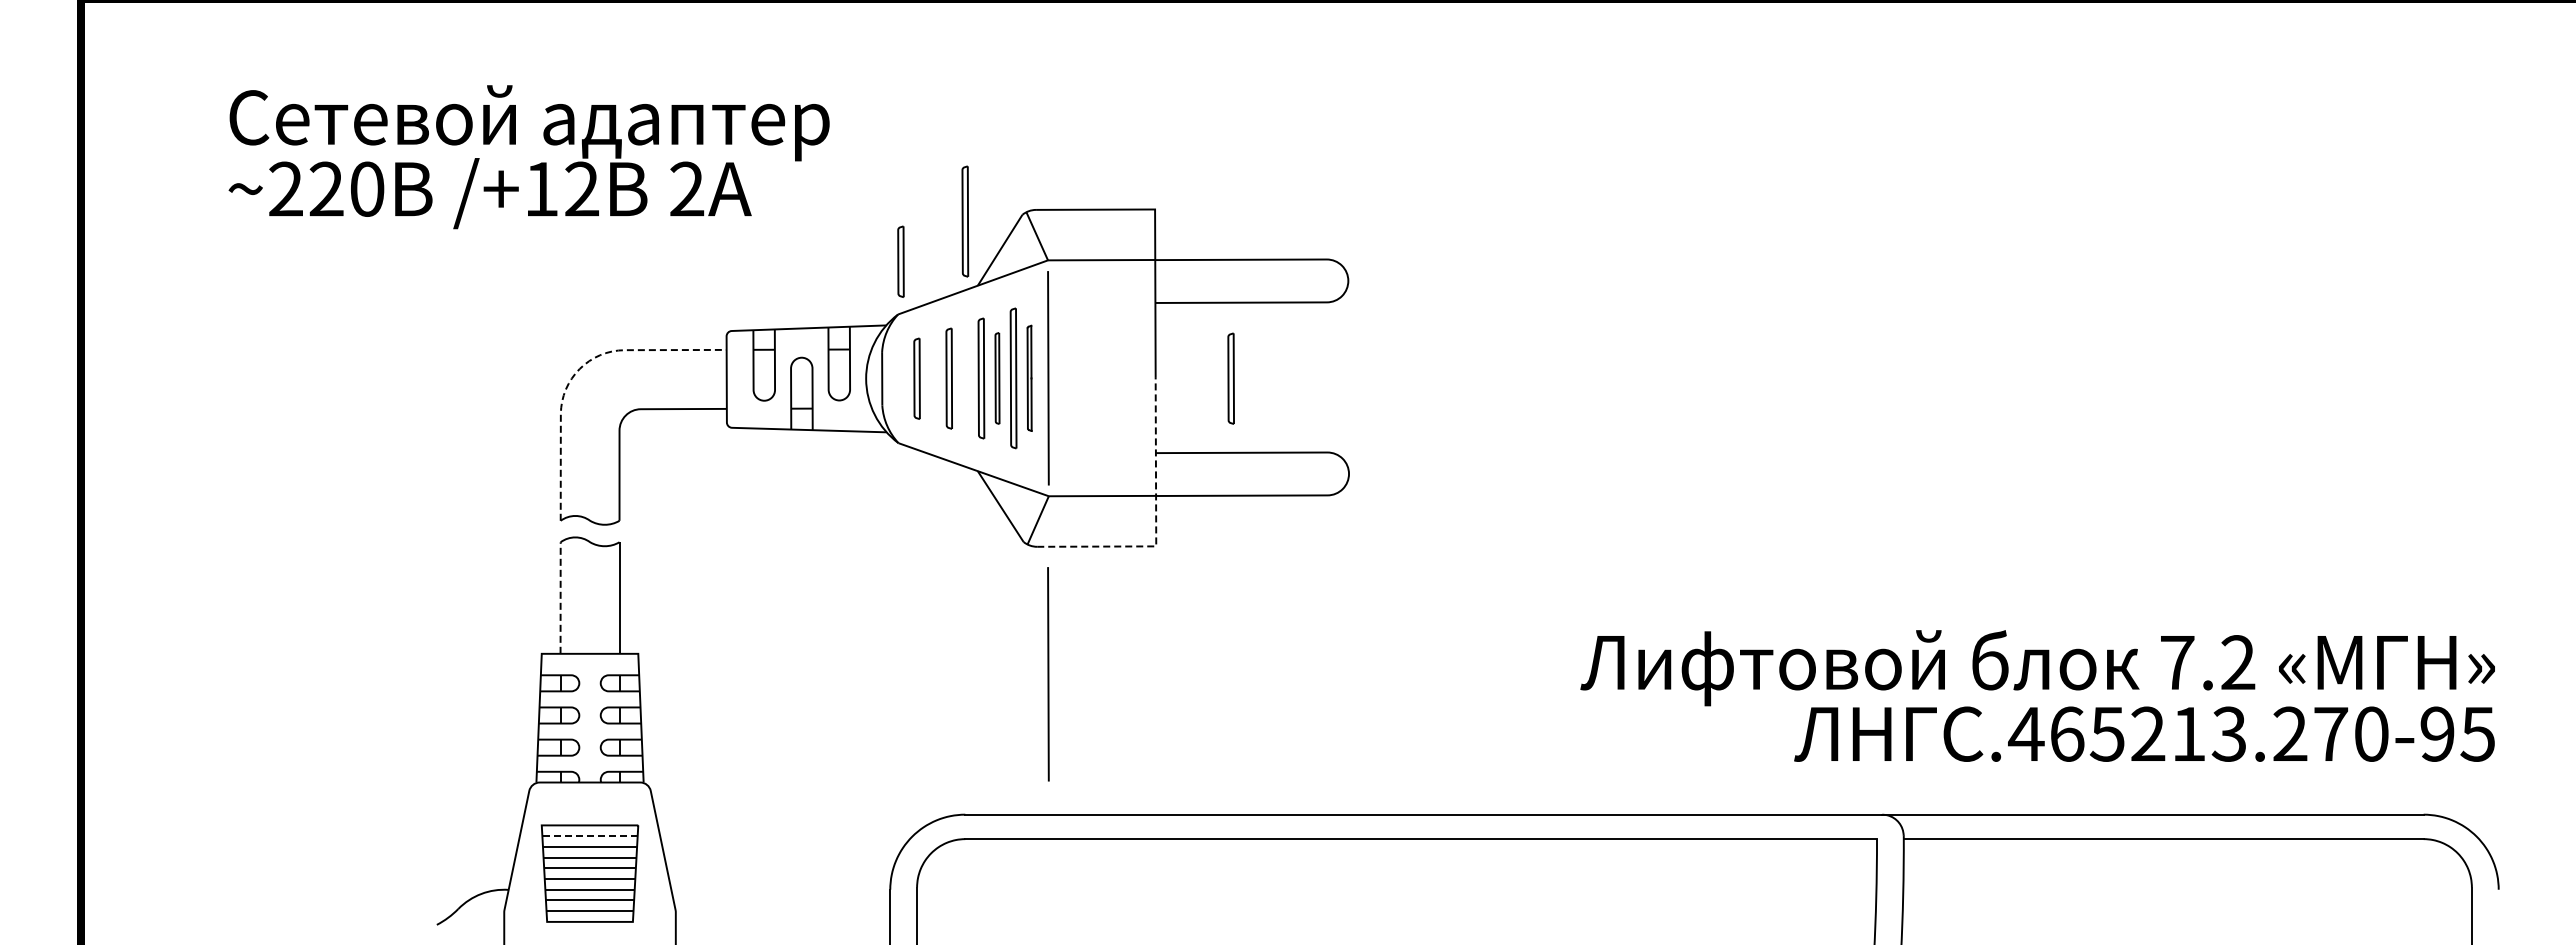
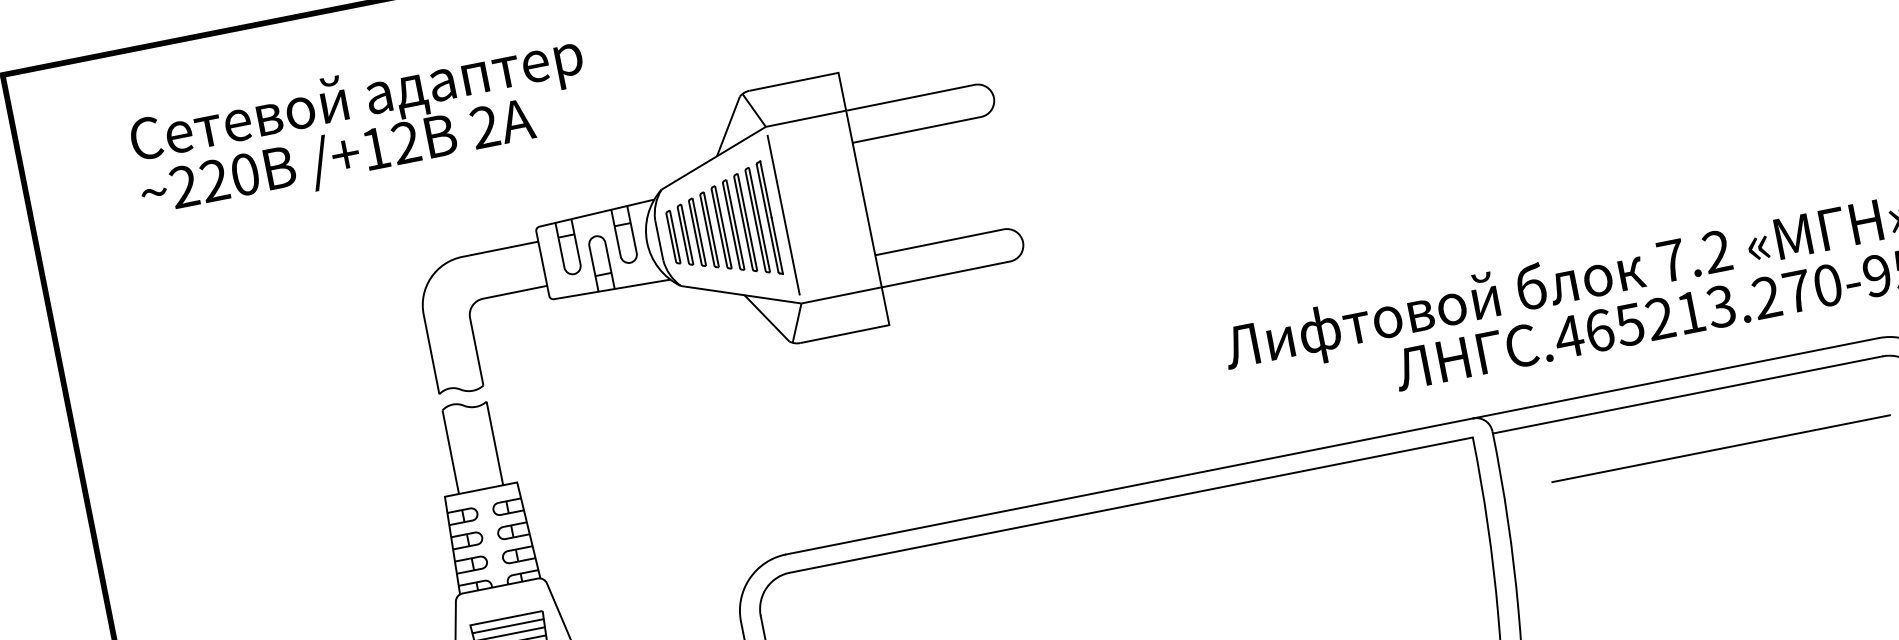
part: (965, 221) -> (721, 227), moved
part: (900, 261) -> (672, 237), moved
line: (578, 370) -> (430, 279), dashed -> solid
part: (997, 378) -> (745, 222), size x1.43
part: (1029, 378) -> (769, 218), size x1.43
part: (1230, 378) -> (696, 232), moved
line: (1156, 522) -> (886, 307), dashed -> solid
line: (560, 598) -> (450, 452), dashed -> solid
line: (1048, 674) -> (827, 437), removed
line: (590, 836) -> (508, 626), dashed -> solid
line: (2192, 916) -> (1720, 448), added

